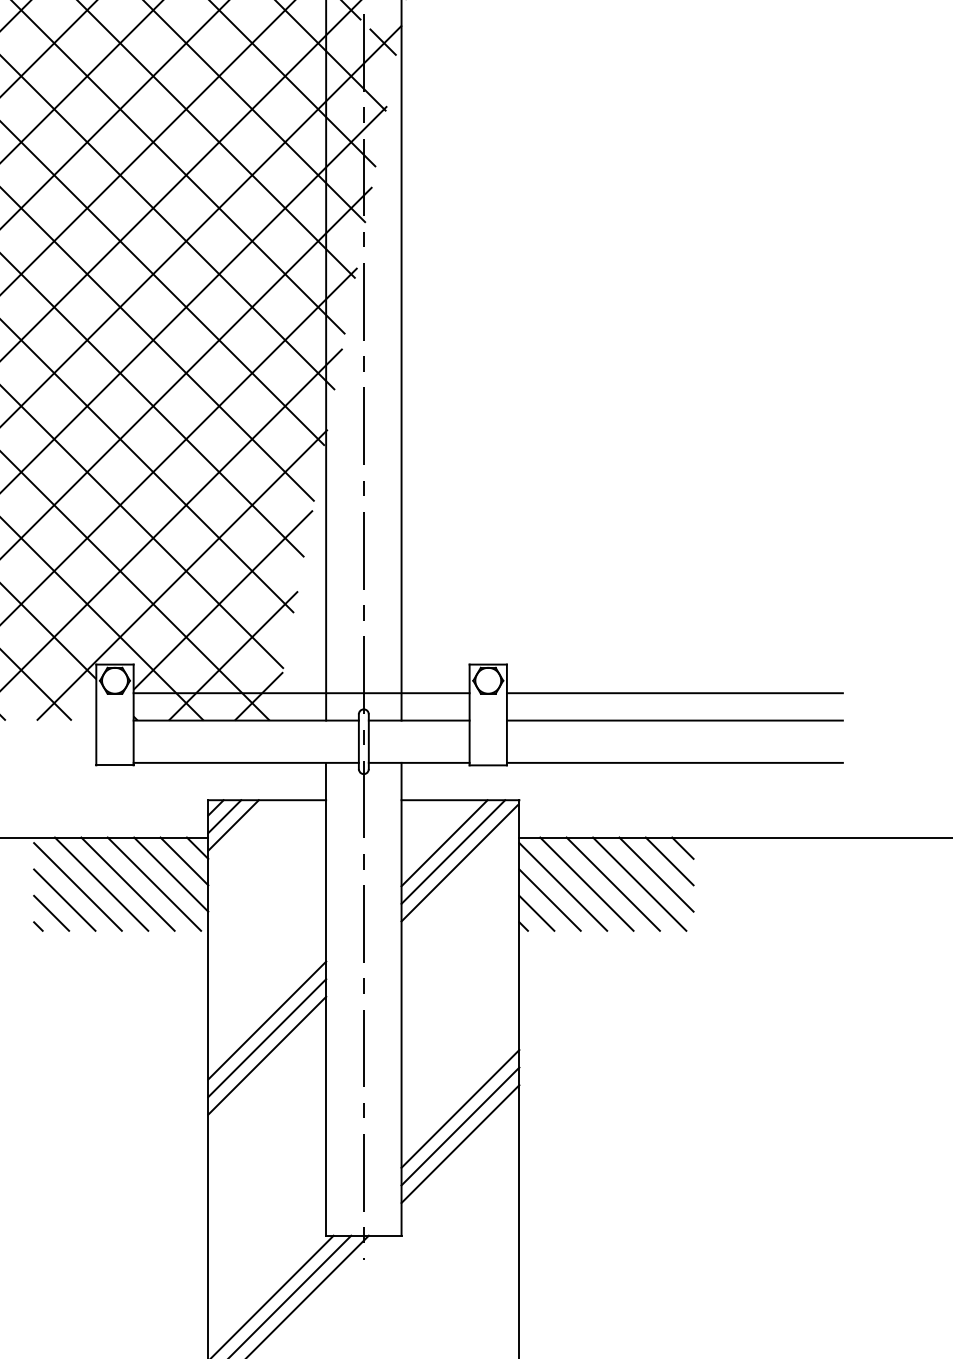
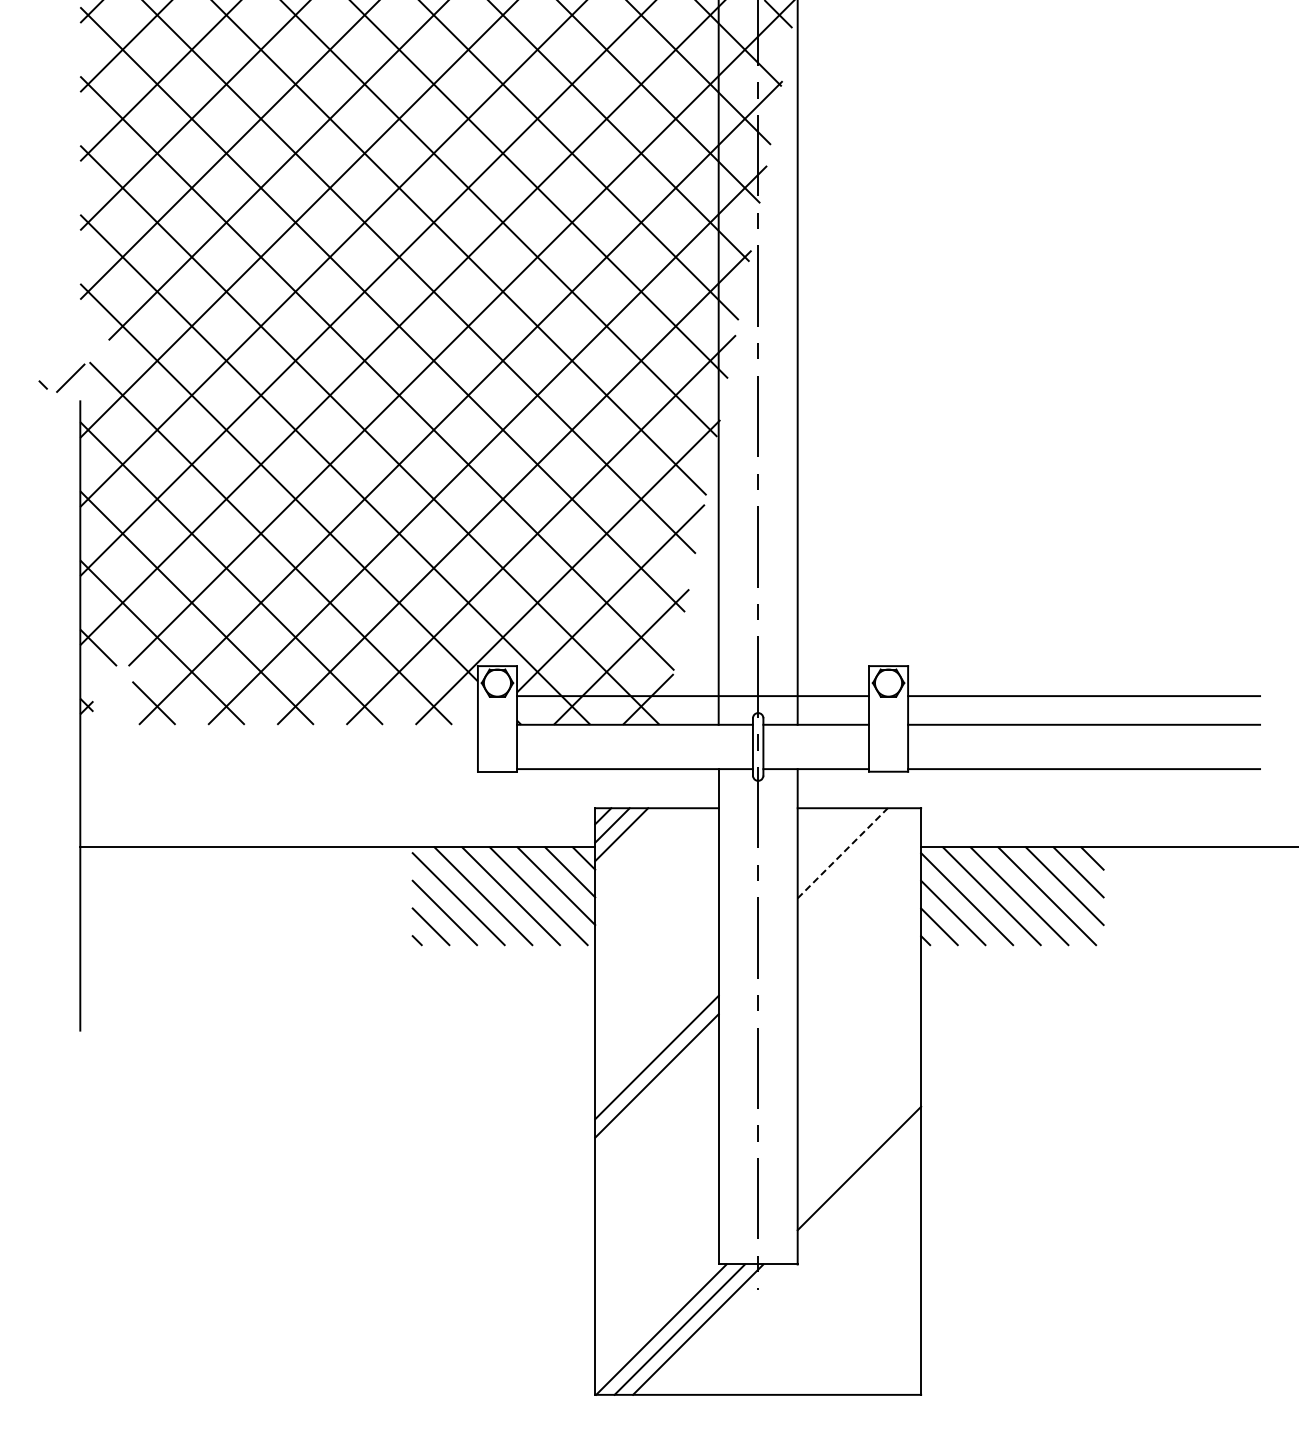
line: (444, 843) -> (842, 853), solid -> dashed
line: (452, 852) -> (851, 862), removed
line: (459, 863) -> (858, 874), removed
line: (266, 1020) -> (656, 1038), removed
line: (460, 1108) -> (859, 1131), removed
line: (460, 1125) -> (859, 1149), removed

